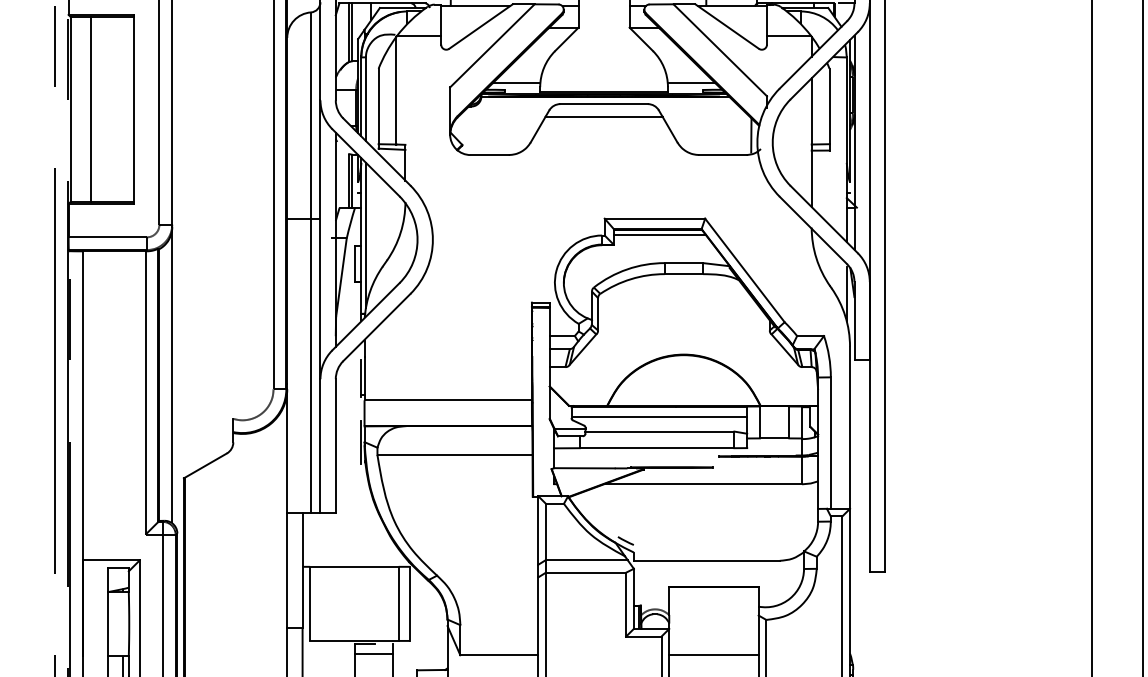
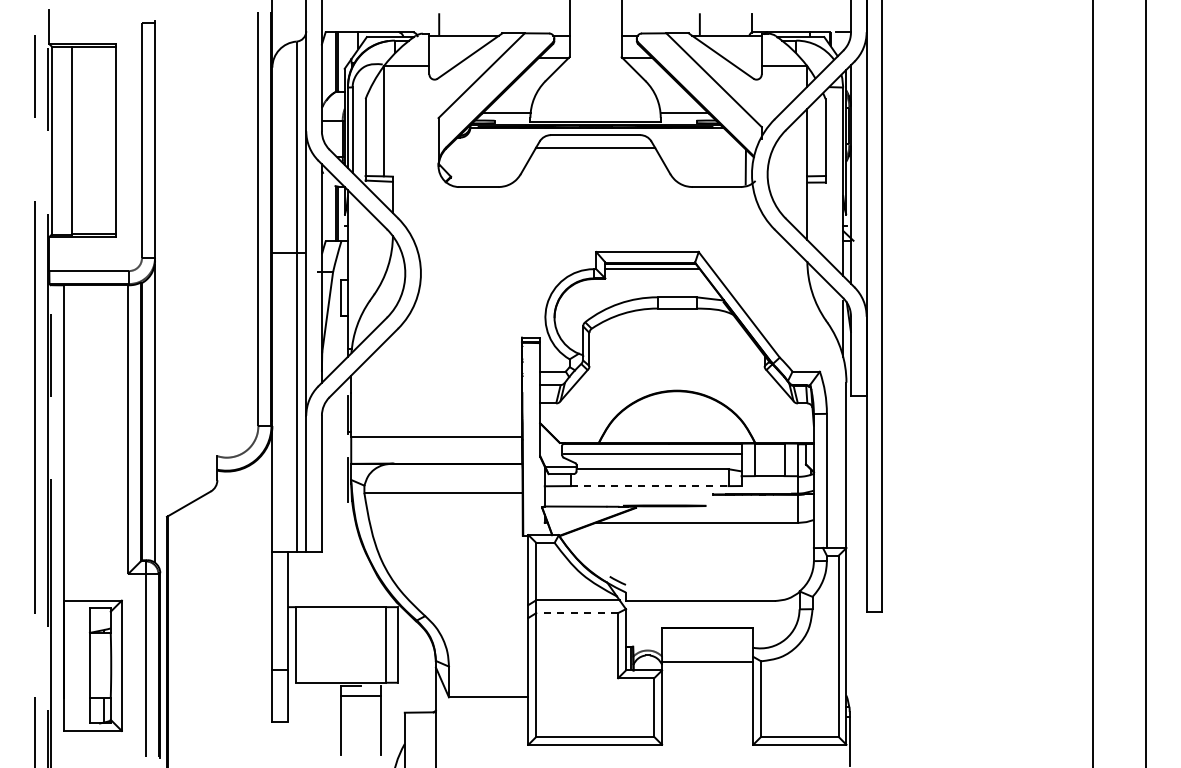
line: (365, 234) -> (352, 268), removed
line: (656, 448) -> (649, 486), solid -> dashed
line: (586, 573) -> (577, 613), solid -> dashed
line: (713, 655) -> (707, 662), moved

